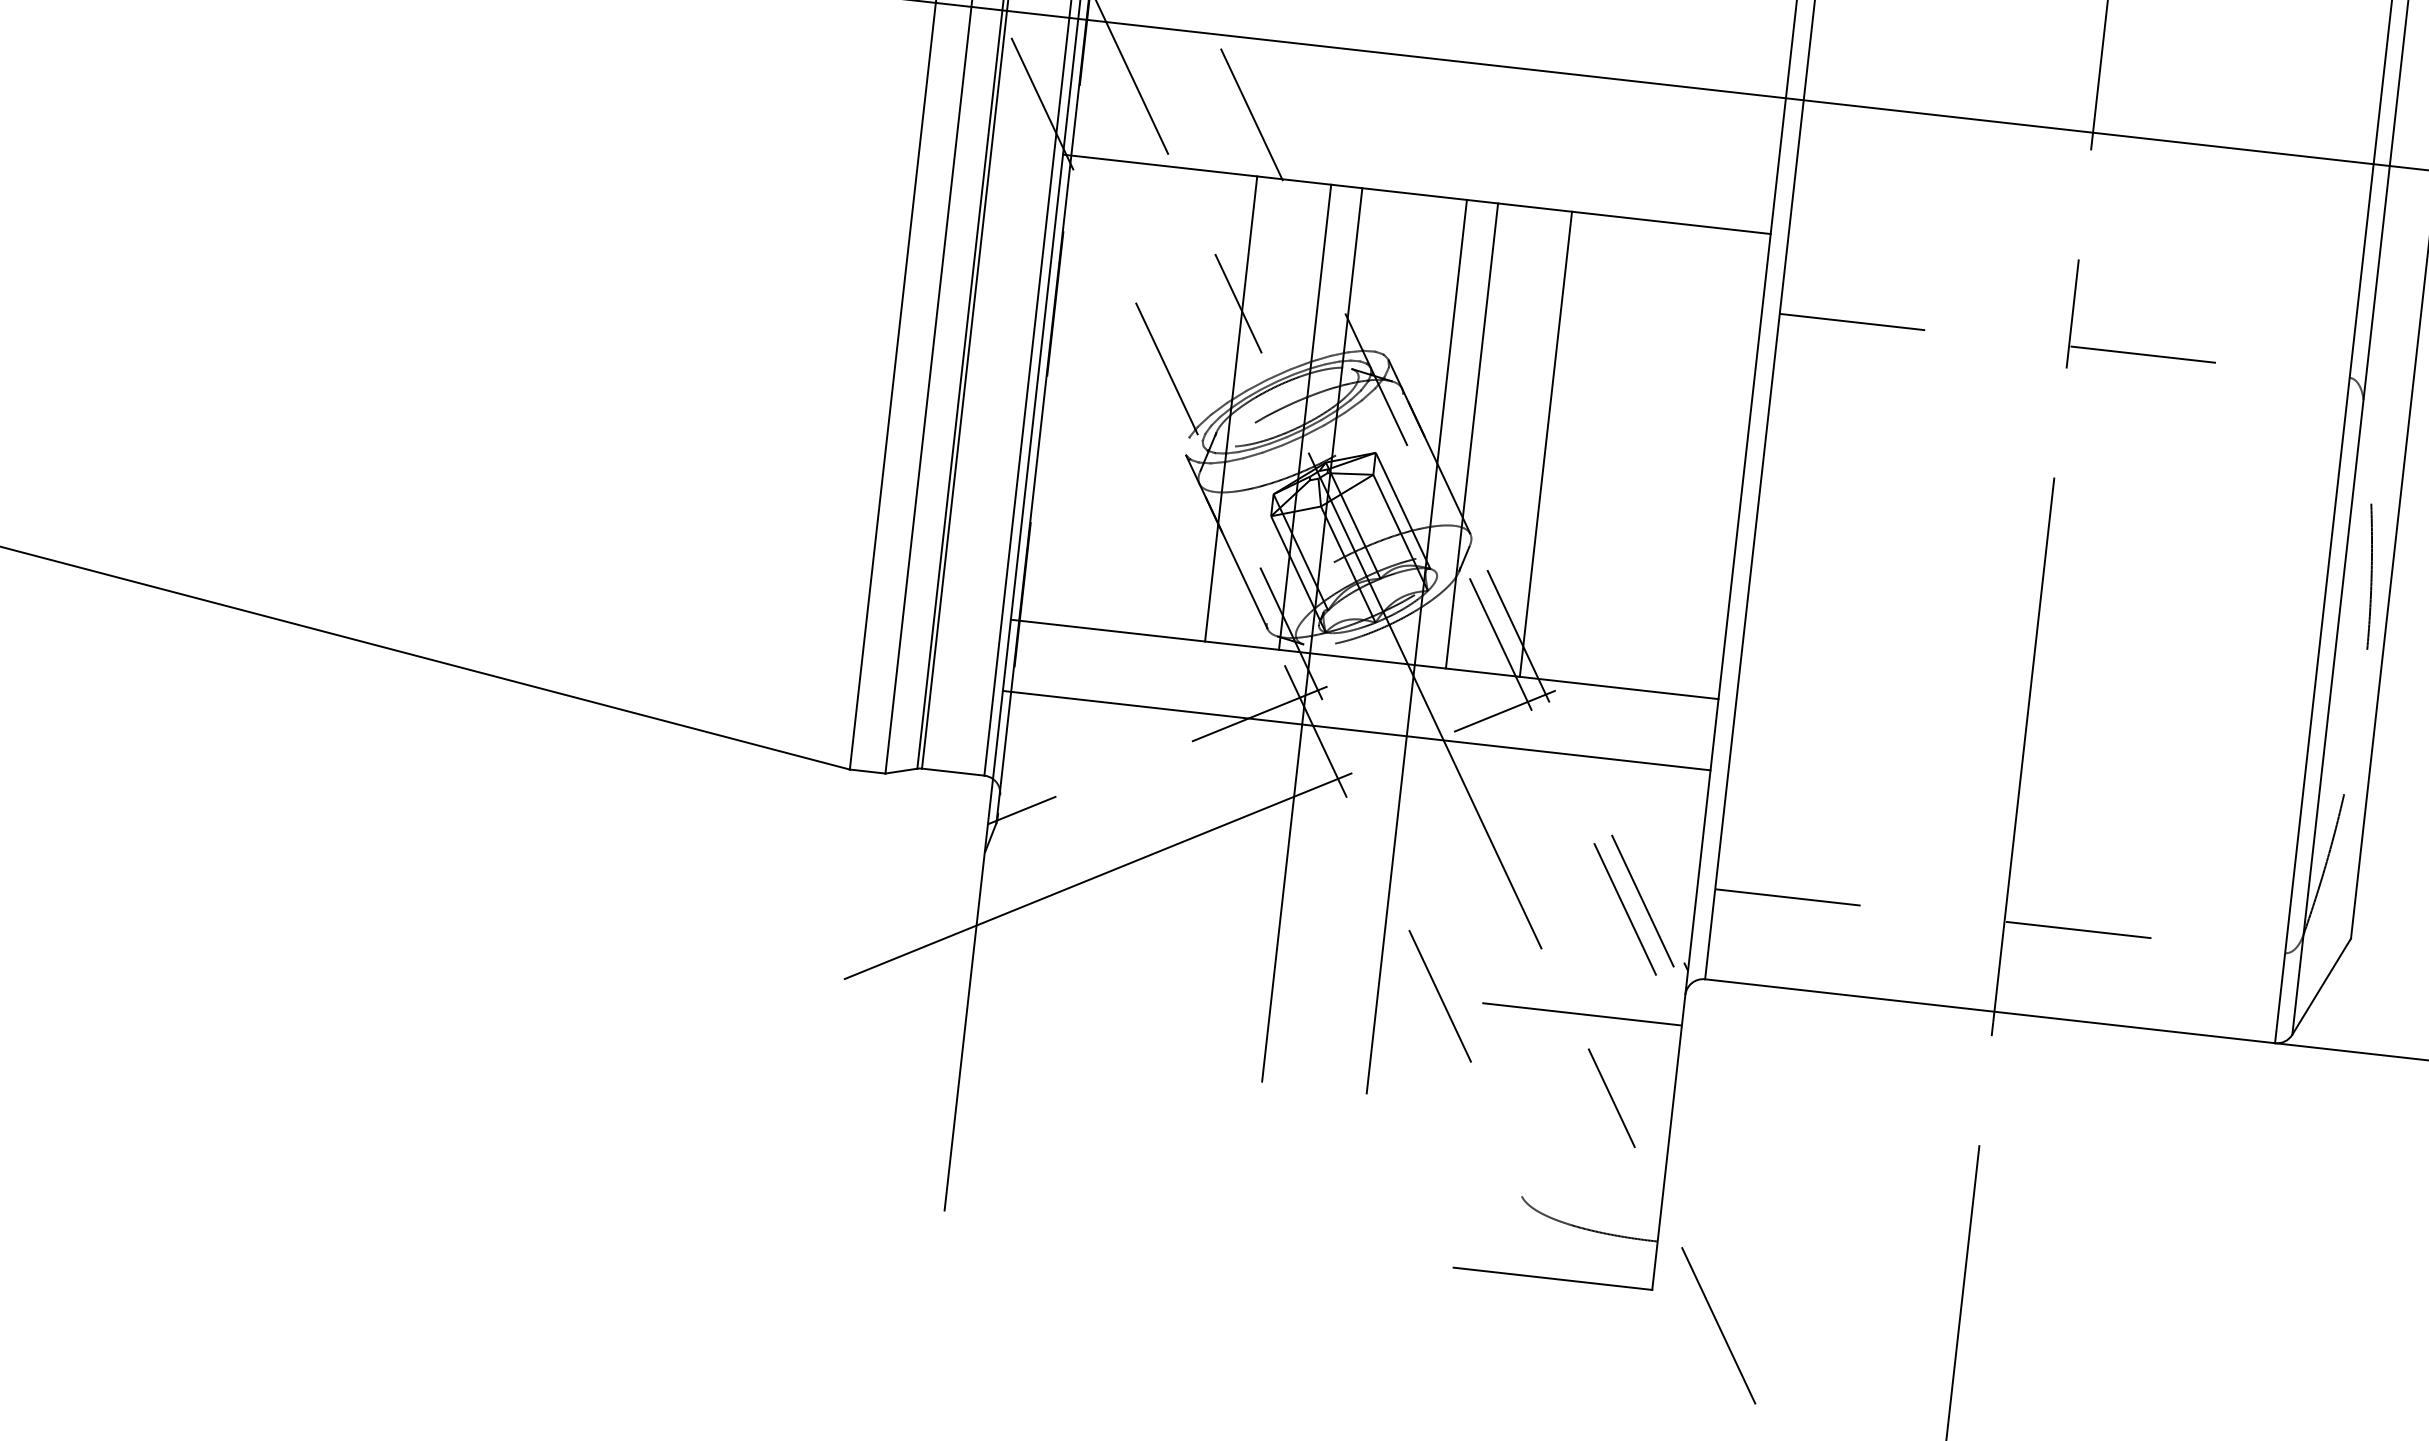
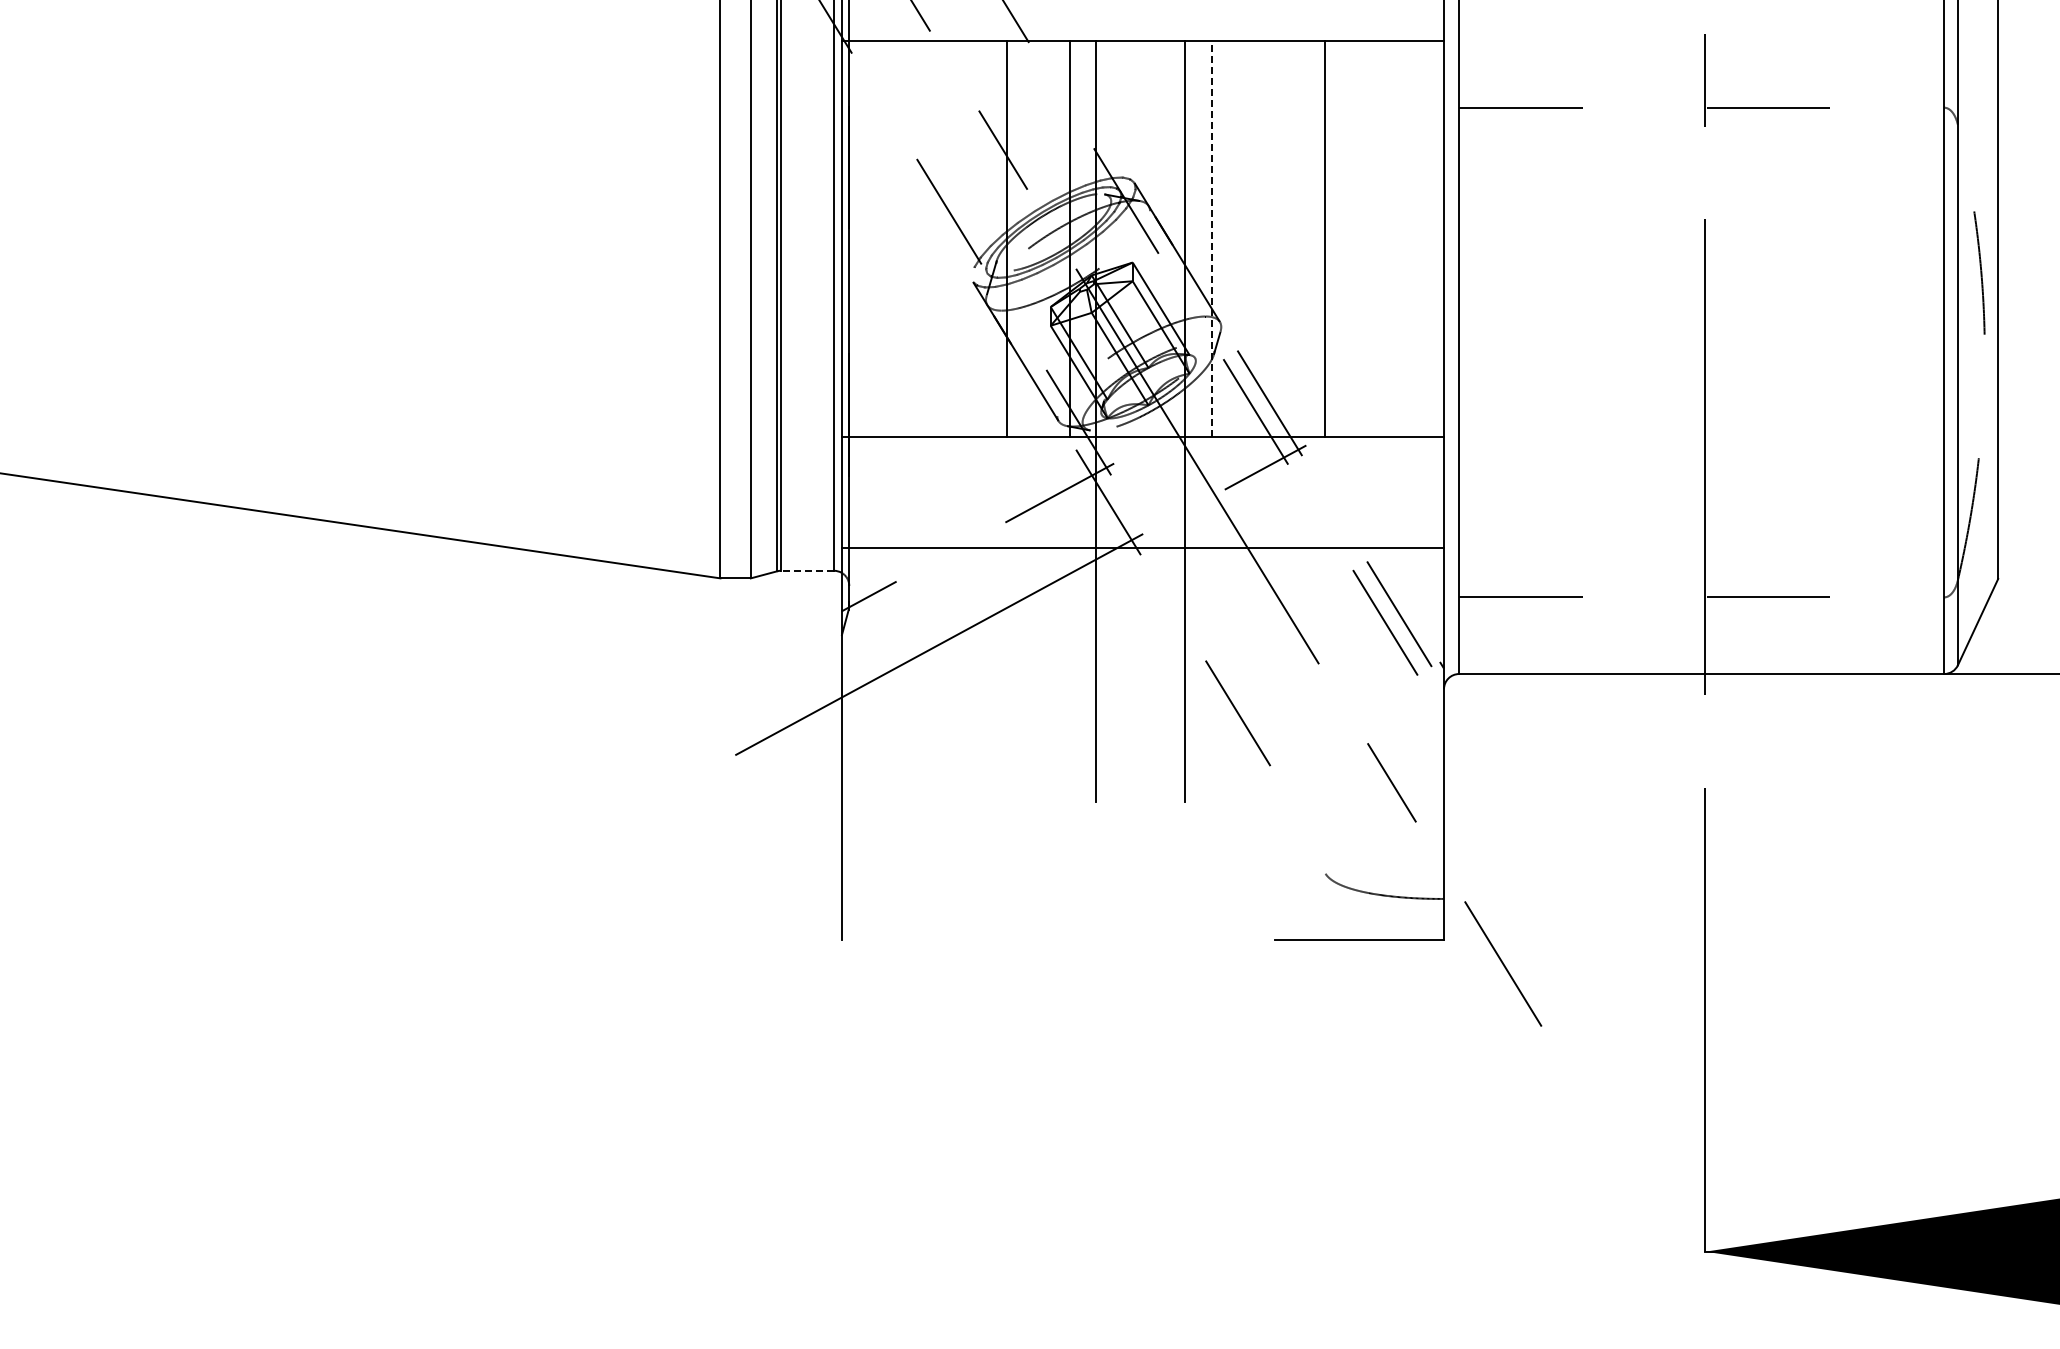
line: (1471, 436) -> (1211, 239), solid -> dashed
line: (1545, 444) -> (1324, 239), moved
line: (1356, 730) -> (1142, 547), moved
line: (953, 771) -> (807, 570), solid -> dashed
line: (1582, 1014) -> (1359, 715), removed

